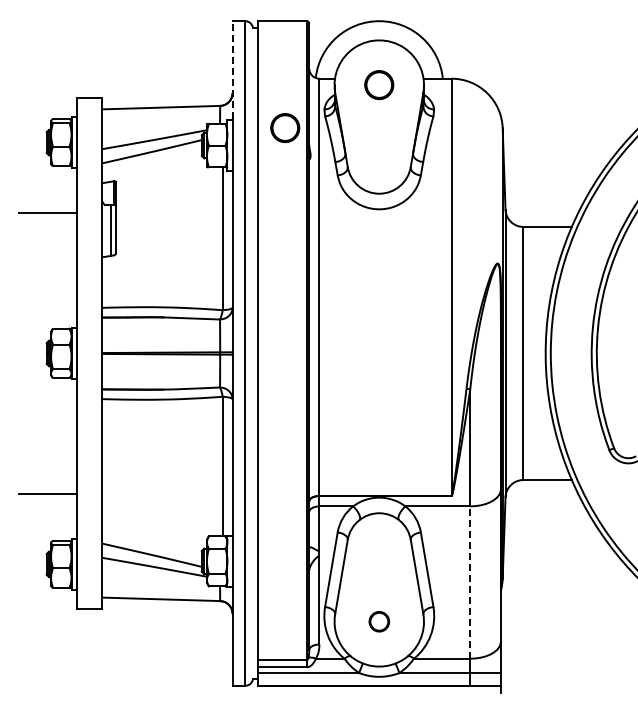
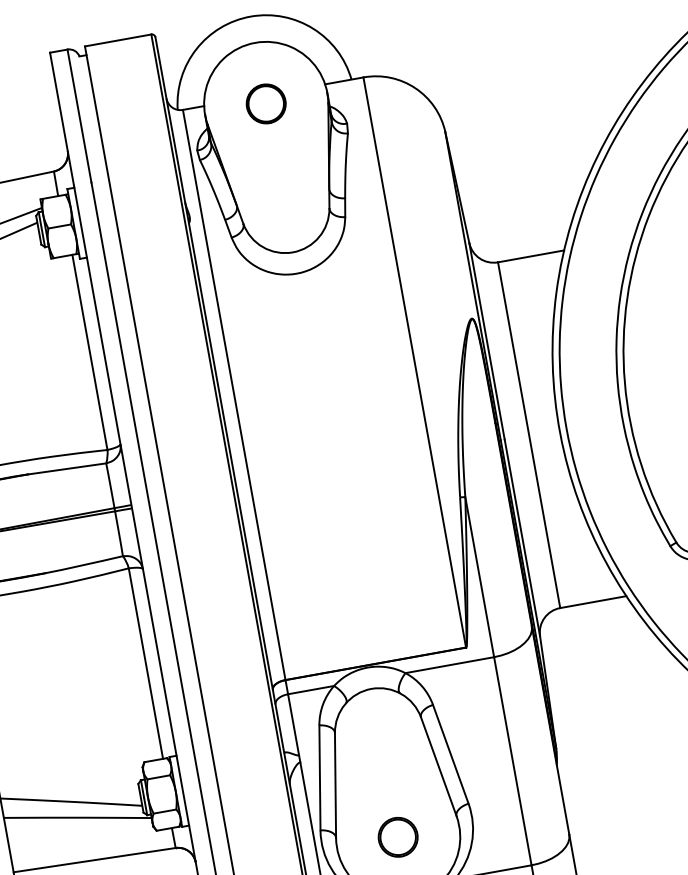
line: (232, 69) -> (61, 118), dashed -> solid
circle: (285, 127) -> (148, 184), removed
line: (470, 582) -> (513, 761), dashed -> solid
part: (379, 621) -> (398, 836), size x1.43

